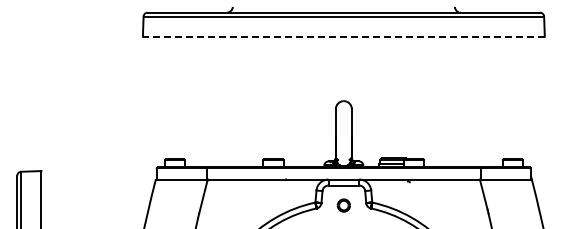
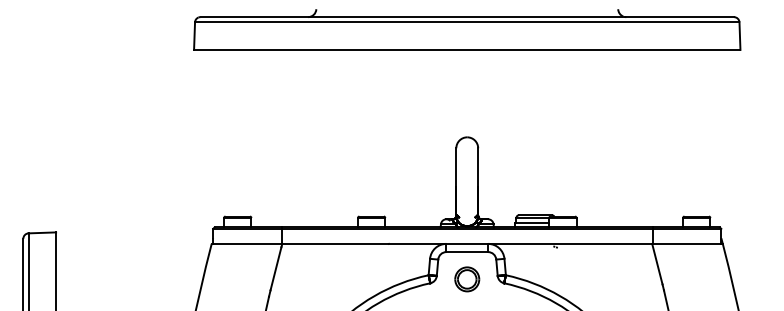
line: (343, 36) -> (466, 49), dashed -> solid
part: (343, 205) -> (466, 279), size x1.43

